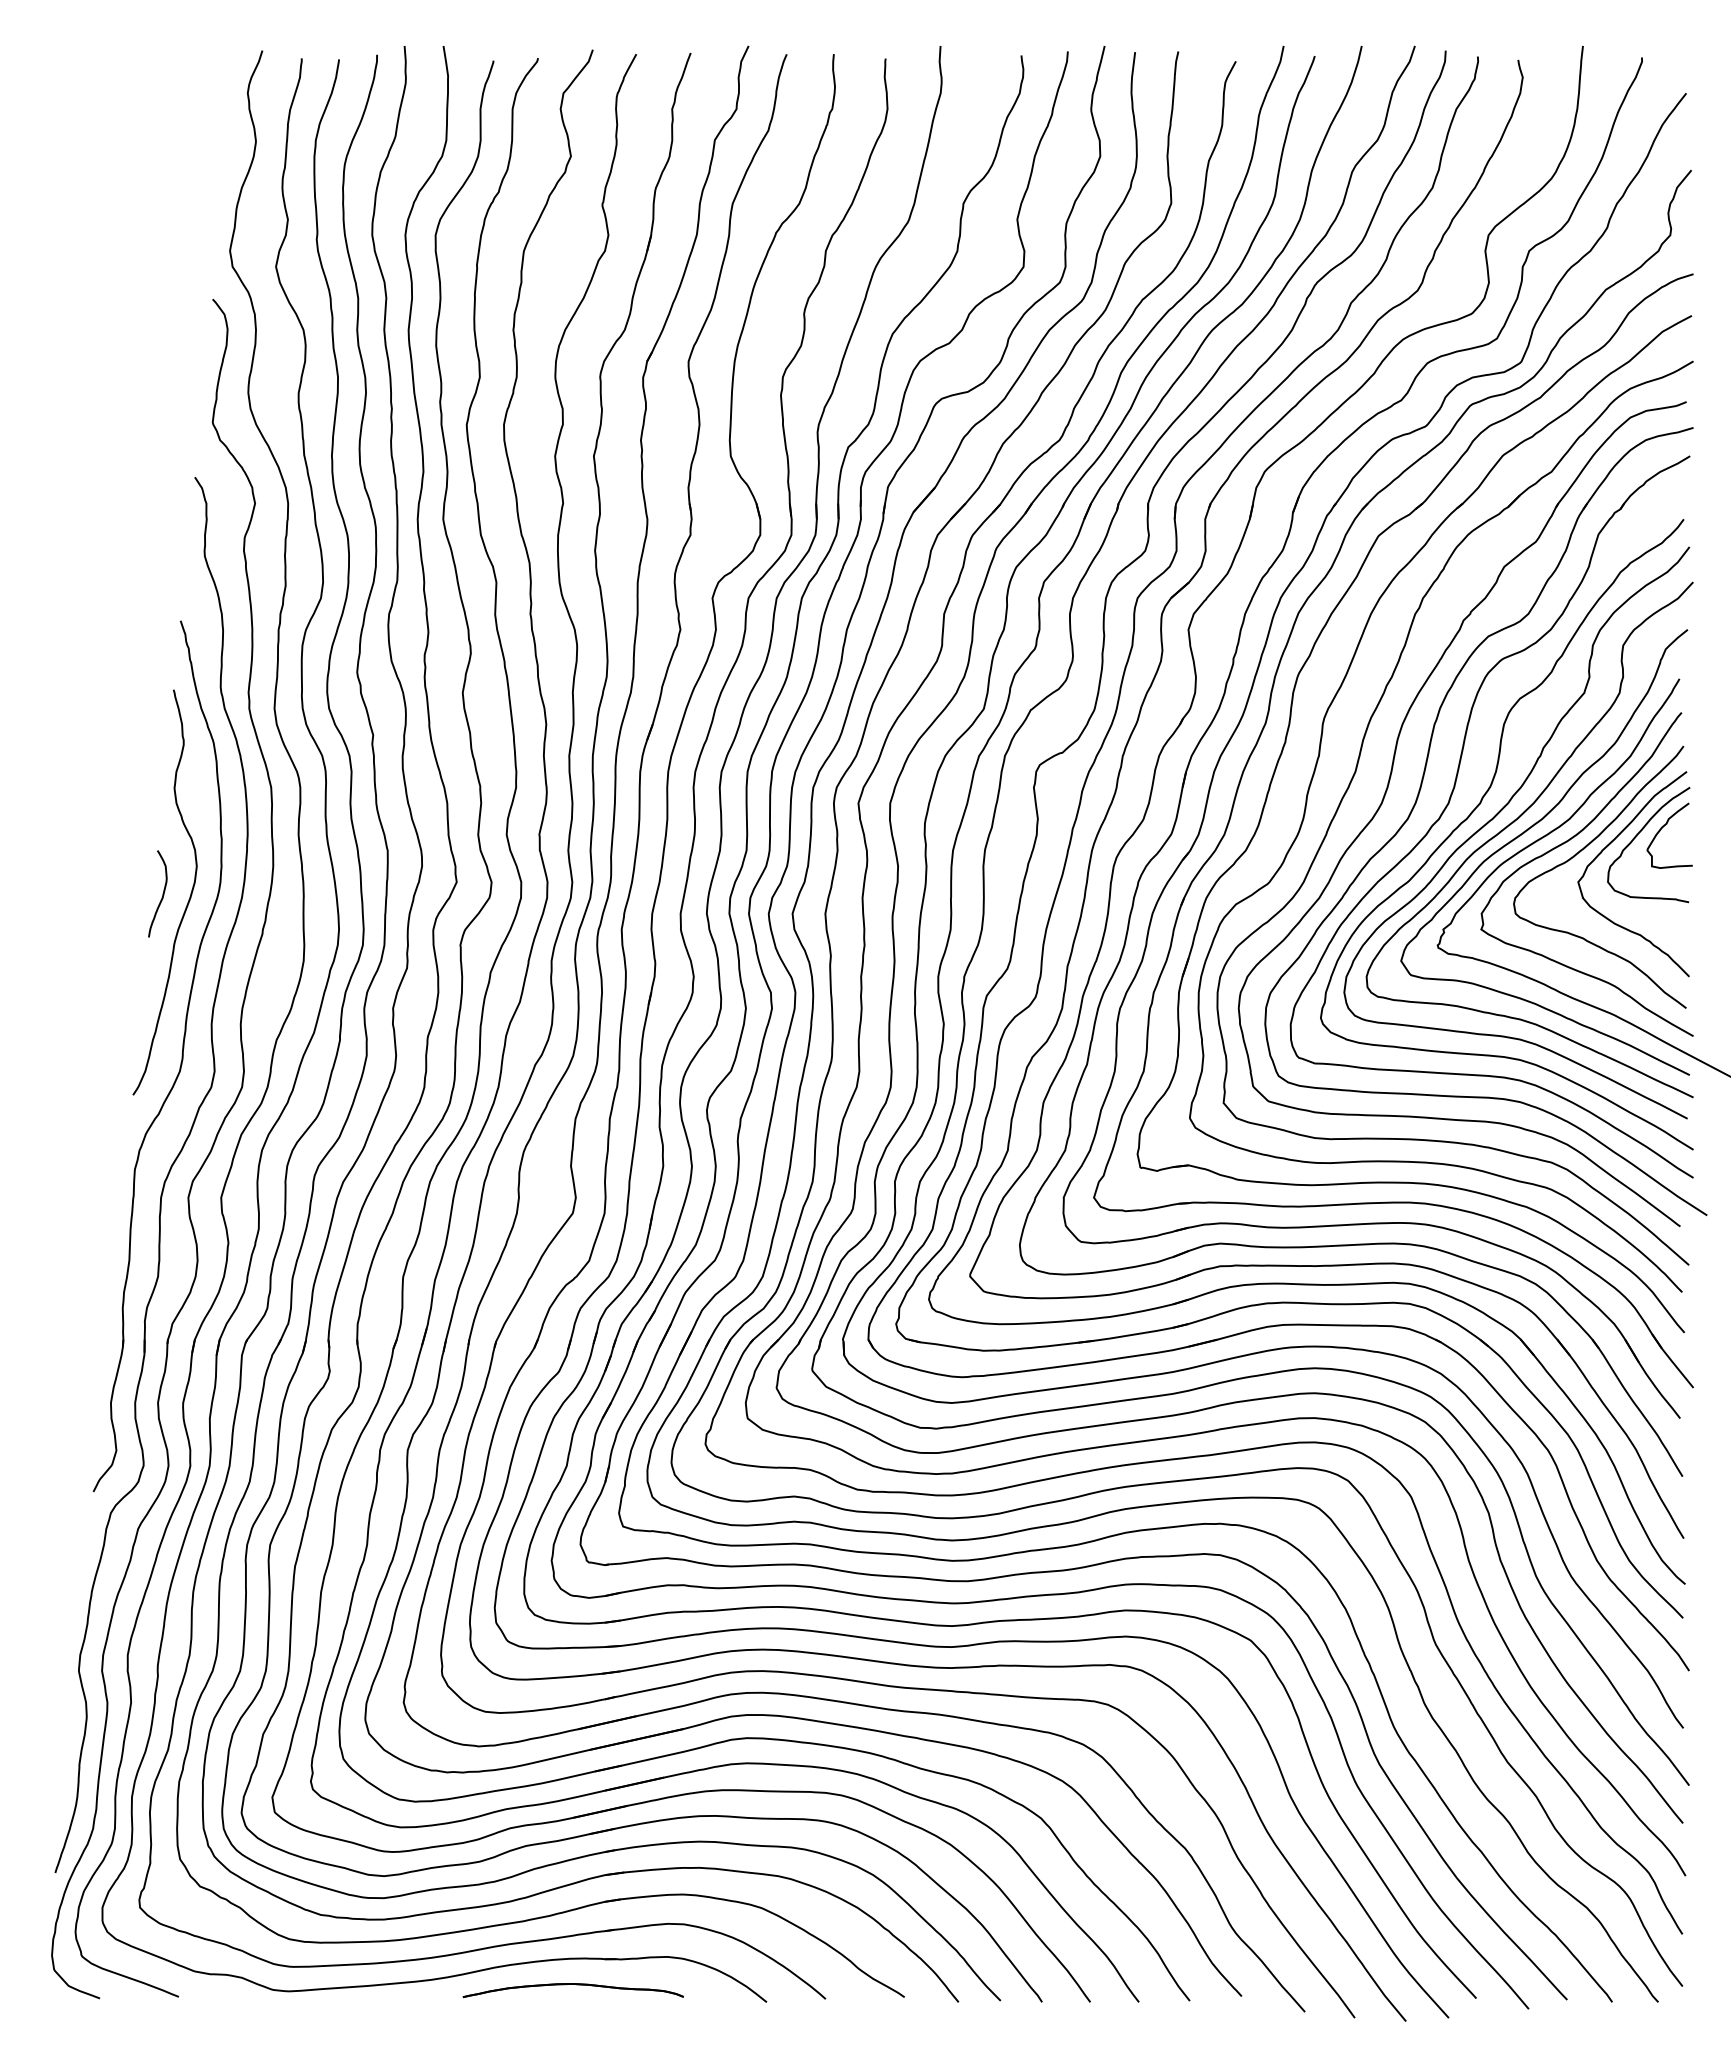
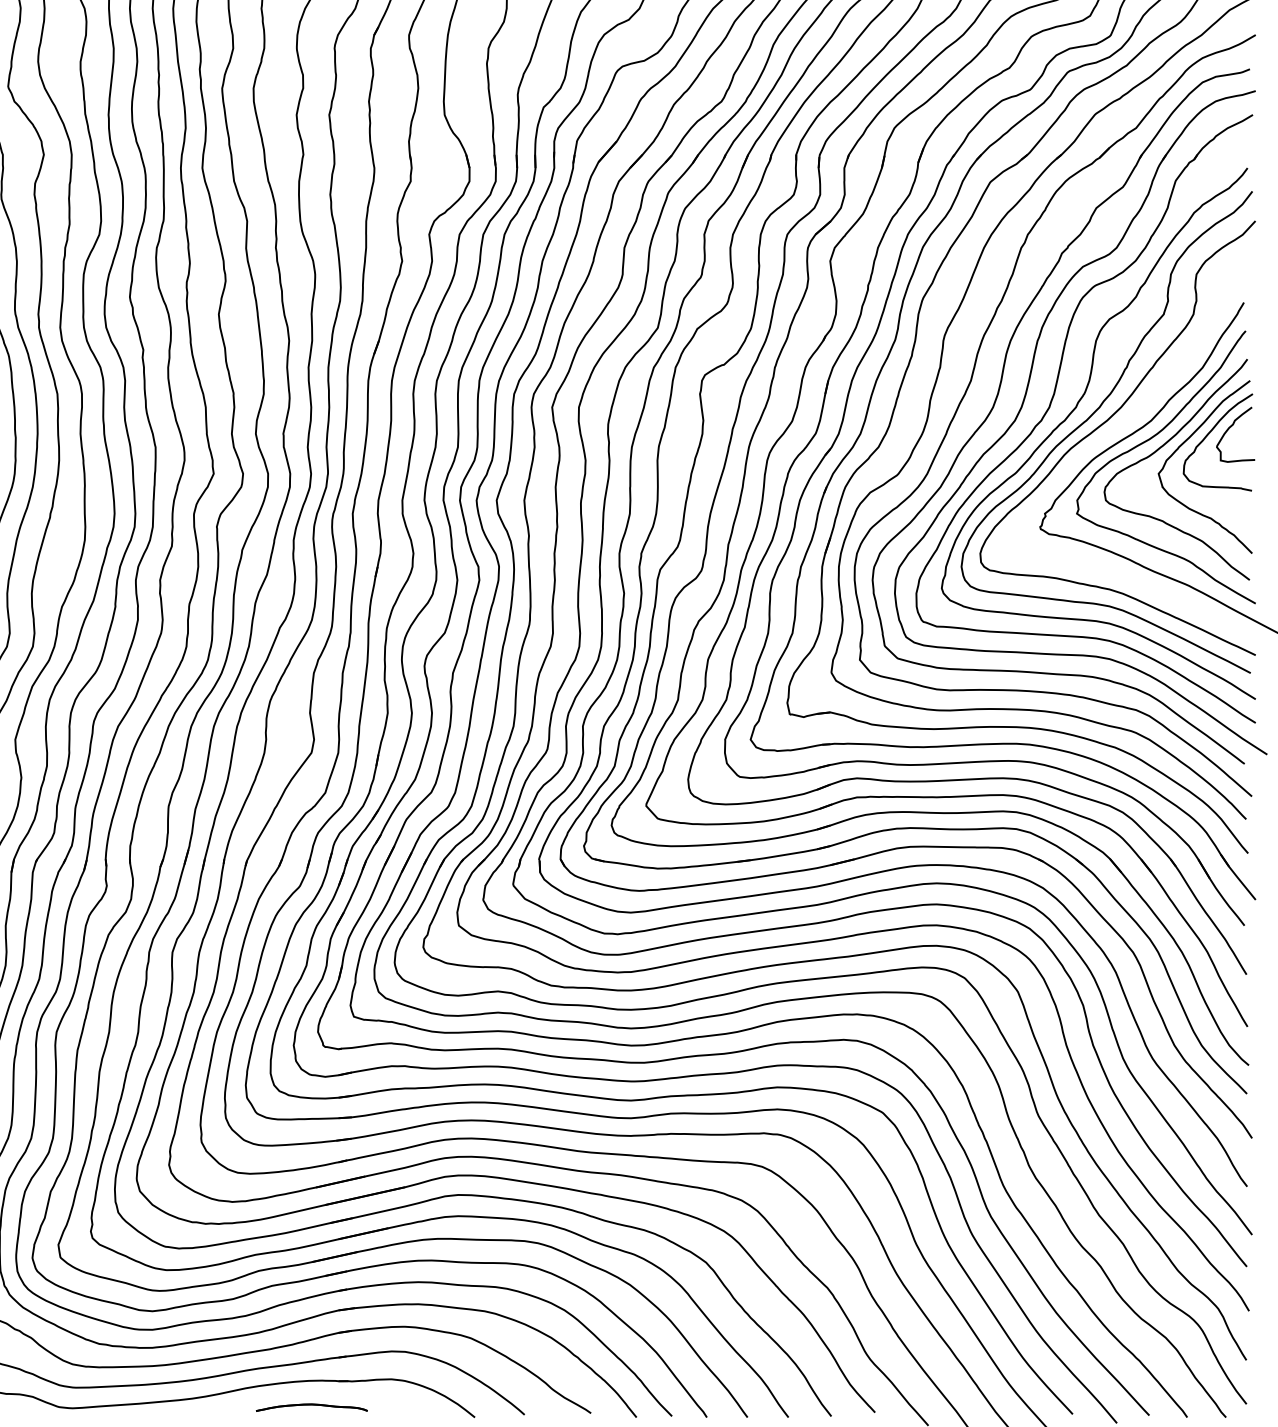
curve: (1527, 831) -> (1115, 431), removed
part: (572, 1990) -> (311, 1407), size x0.6

